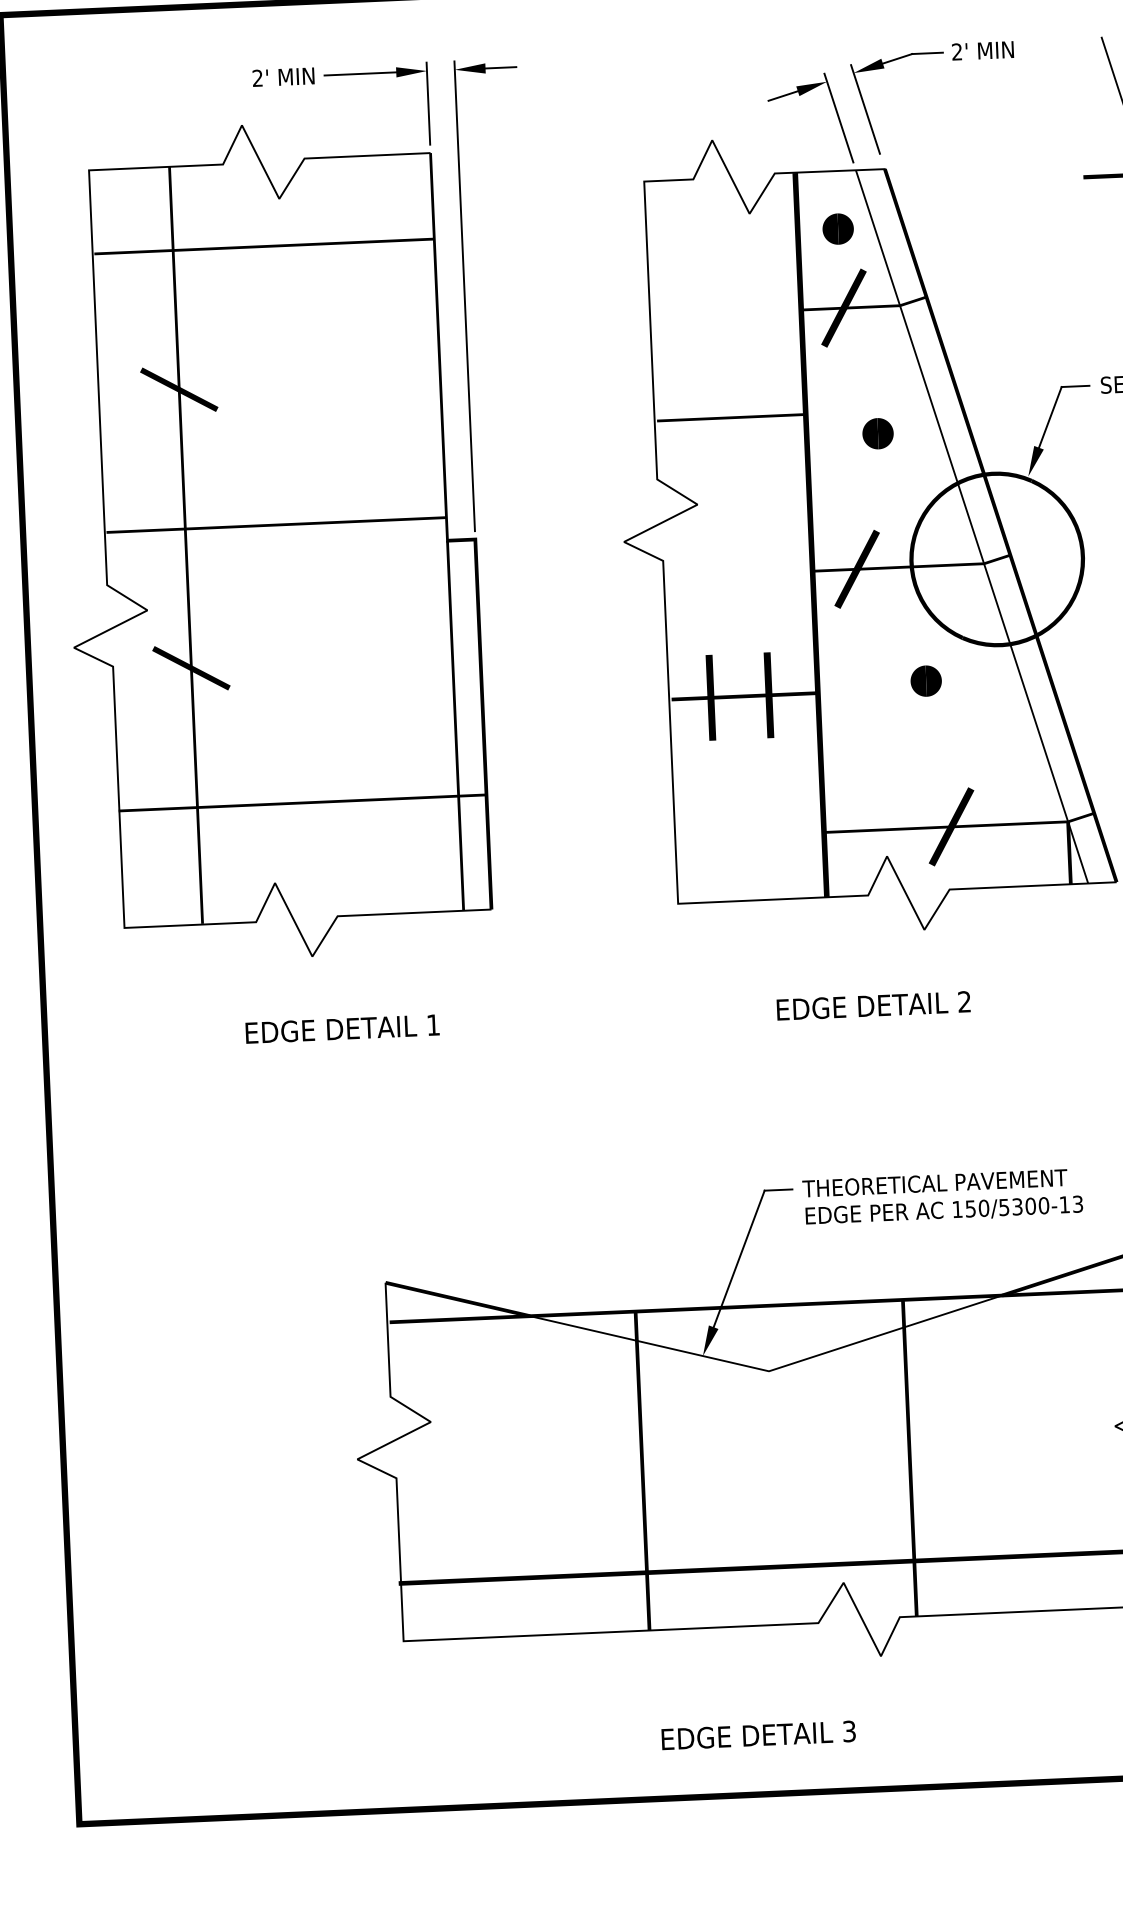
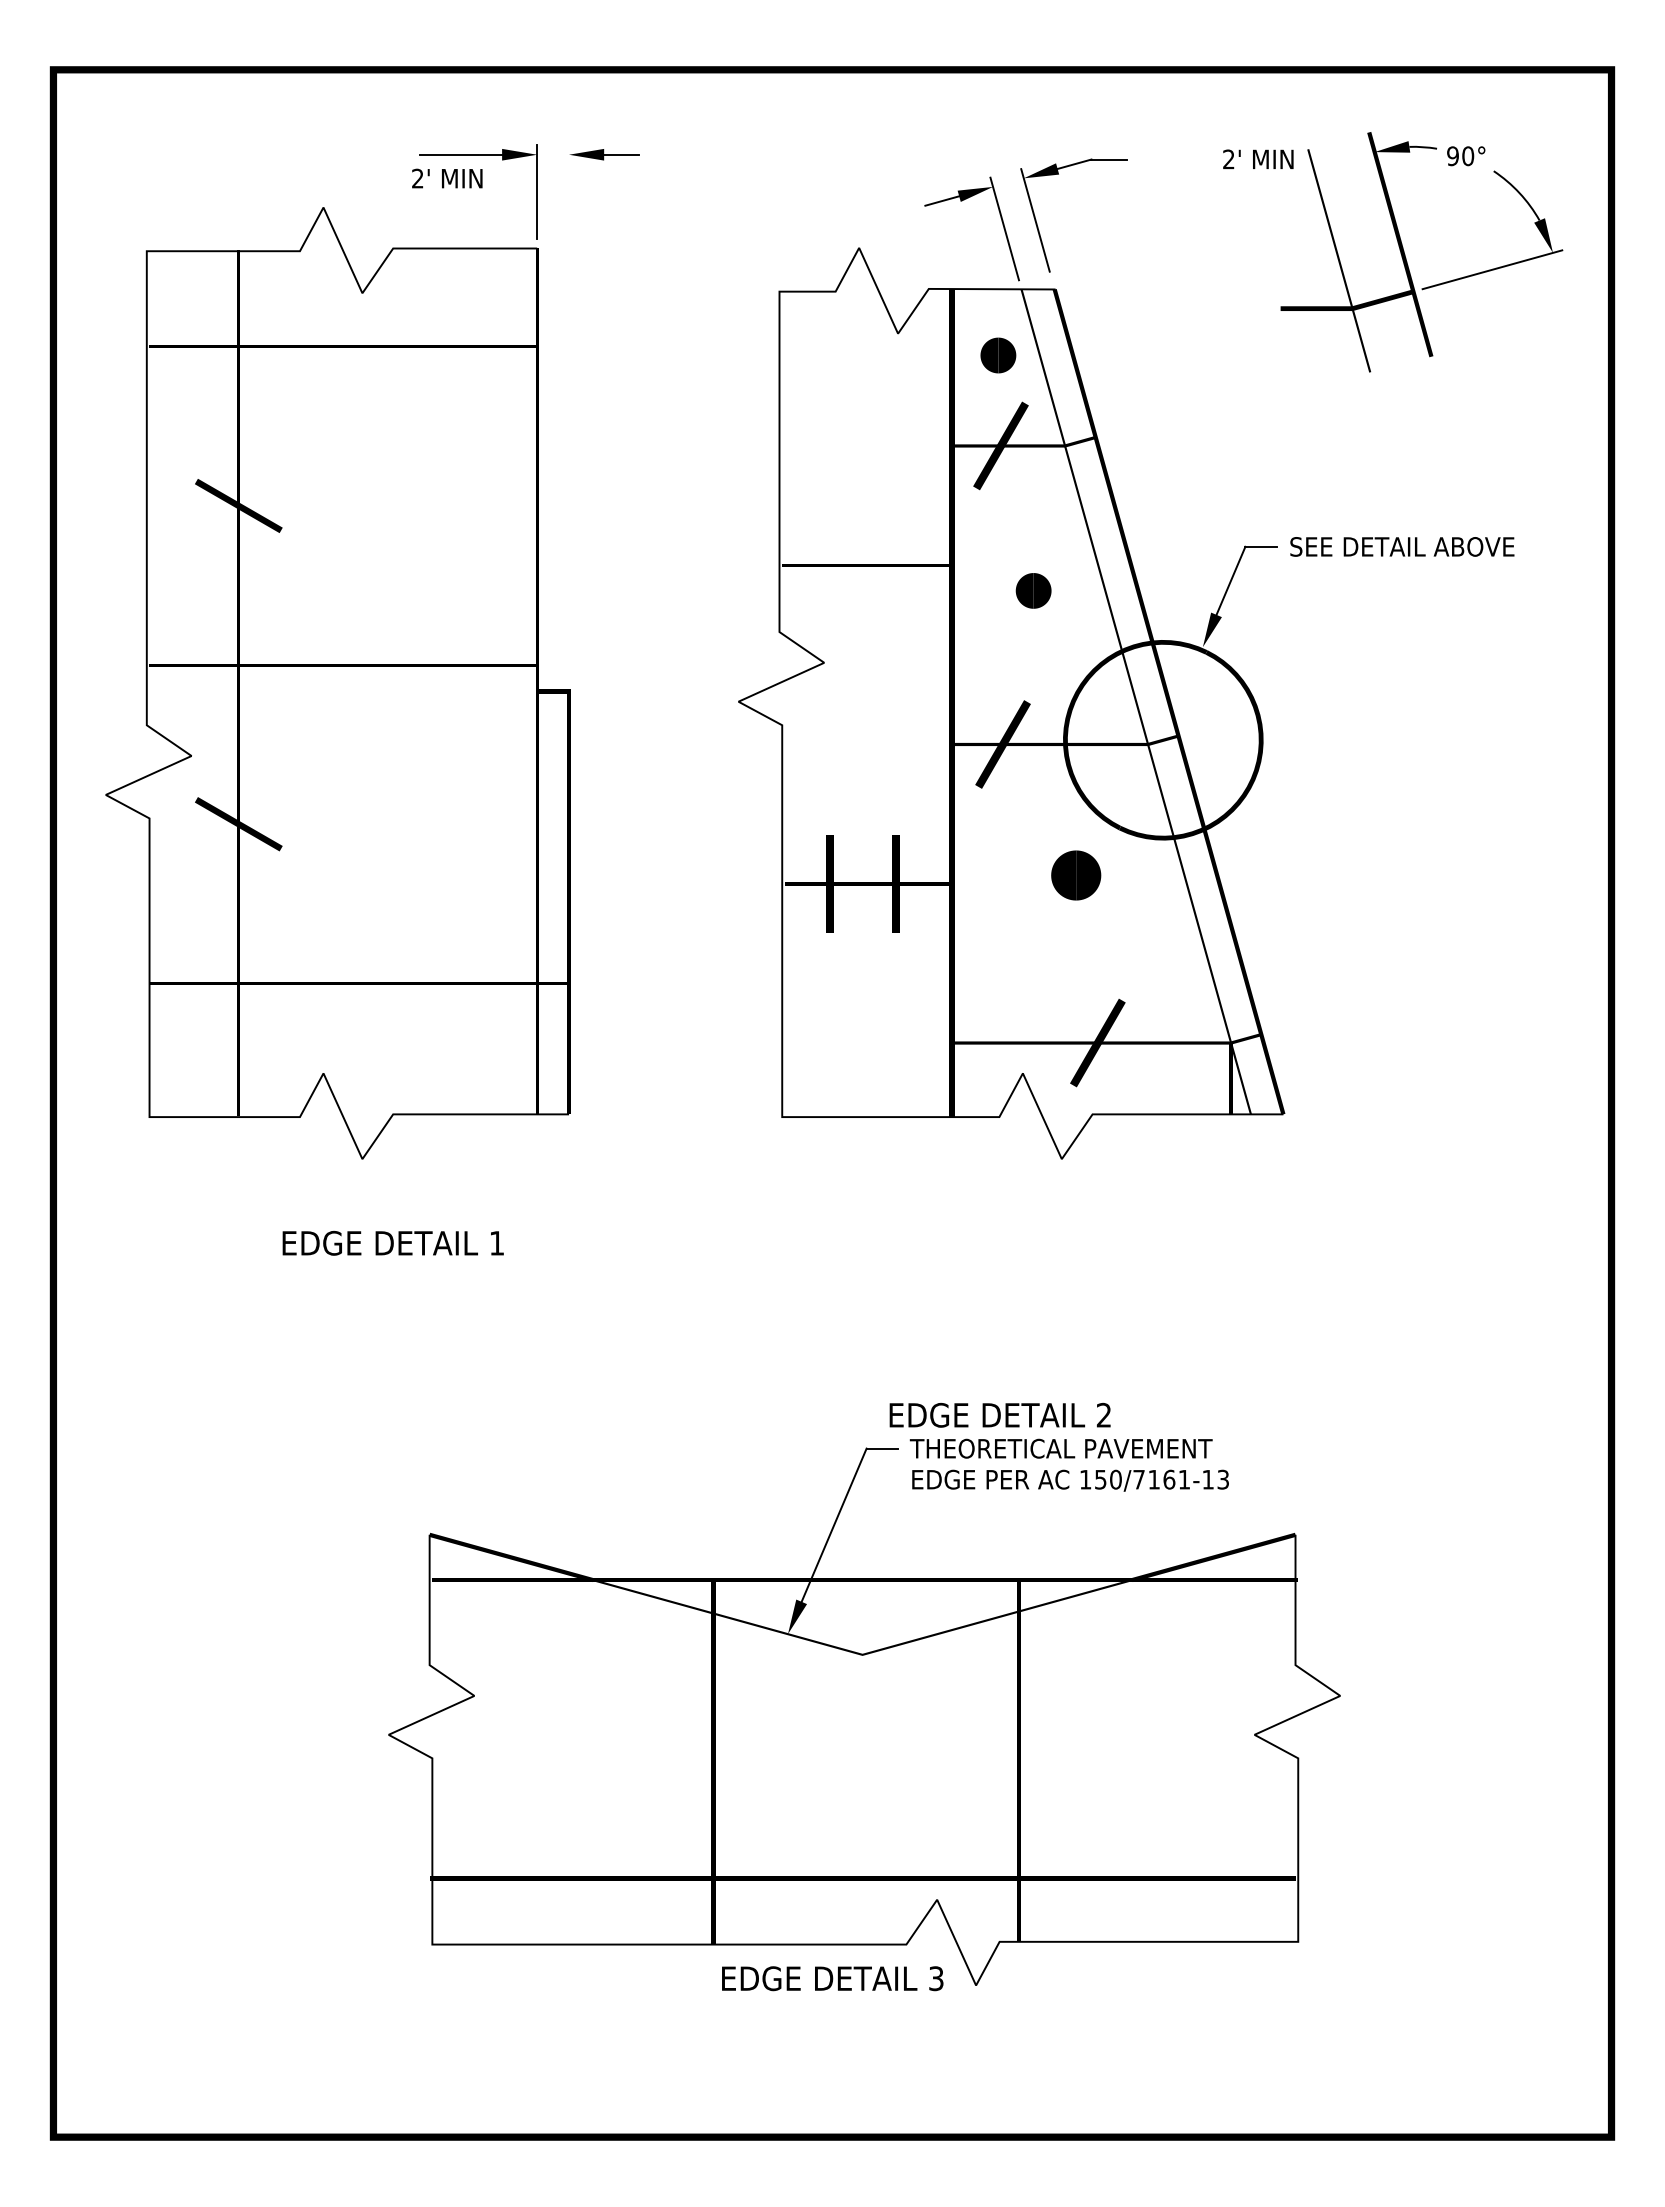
text: (983, 50) -> (1258, 158), moved
text: (283, 77) -> (447, 178), moved
line: (465, 296) -> (569, 413), removed
part: (926, 681) -> (1076, 875), size x1.4
text: (873, 1005) -> (999, 1414), moved
text: (1023, 1206) -> (1161, 1479), 150/5300-13 -> 150/7161-13
text: (758, 1735) -> (832, 1978), moved

